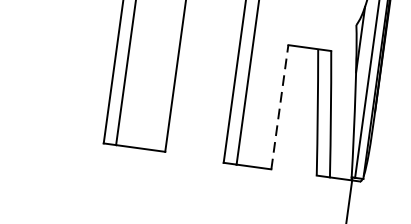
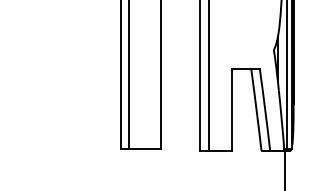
line: (279, 106) -> (231, 109), dashed -> solid

